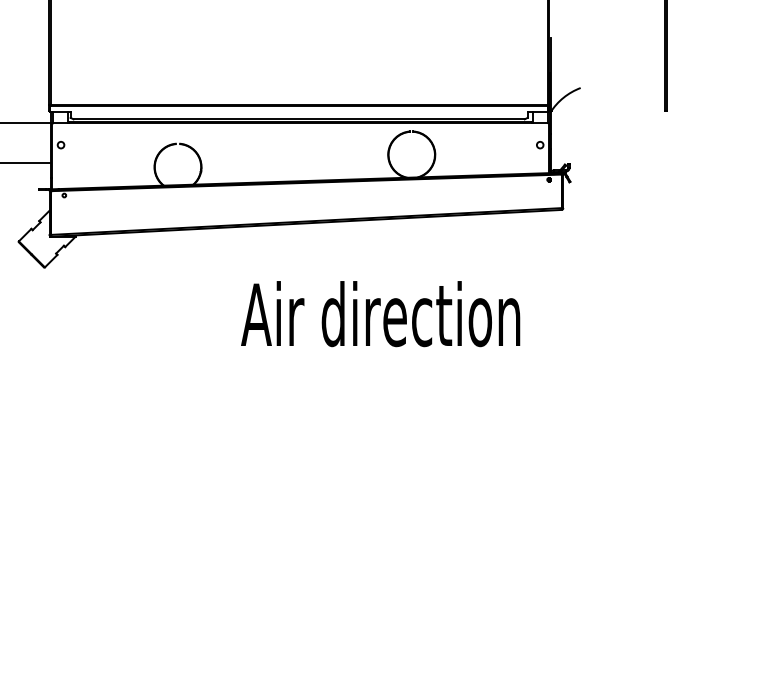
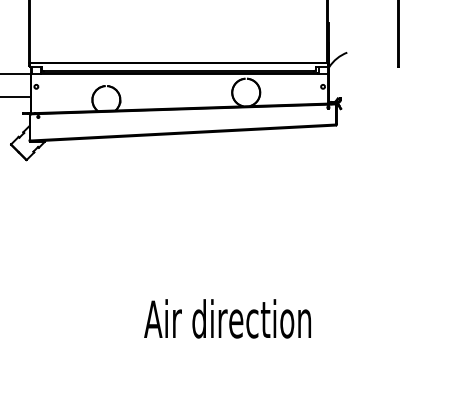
text: (380, 313) -> (227, 318), moved

